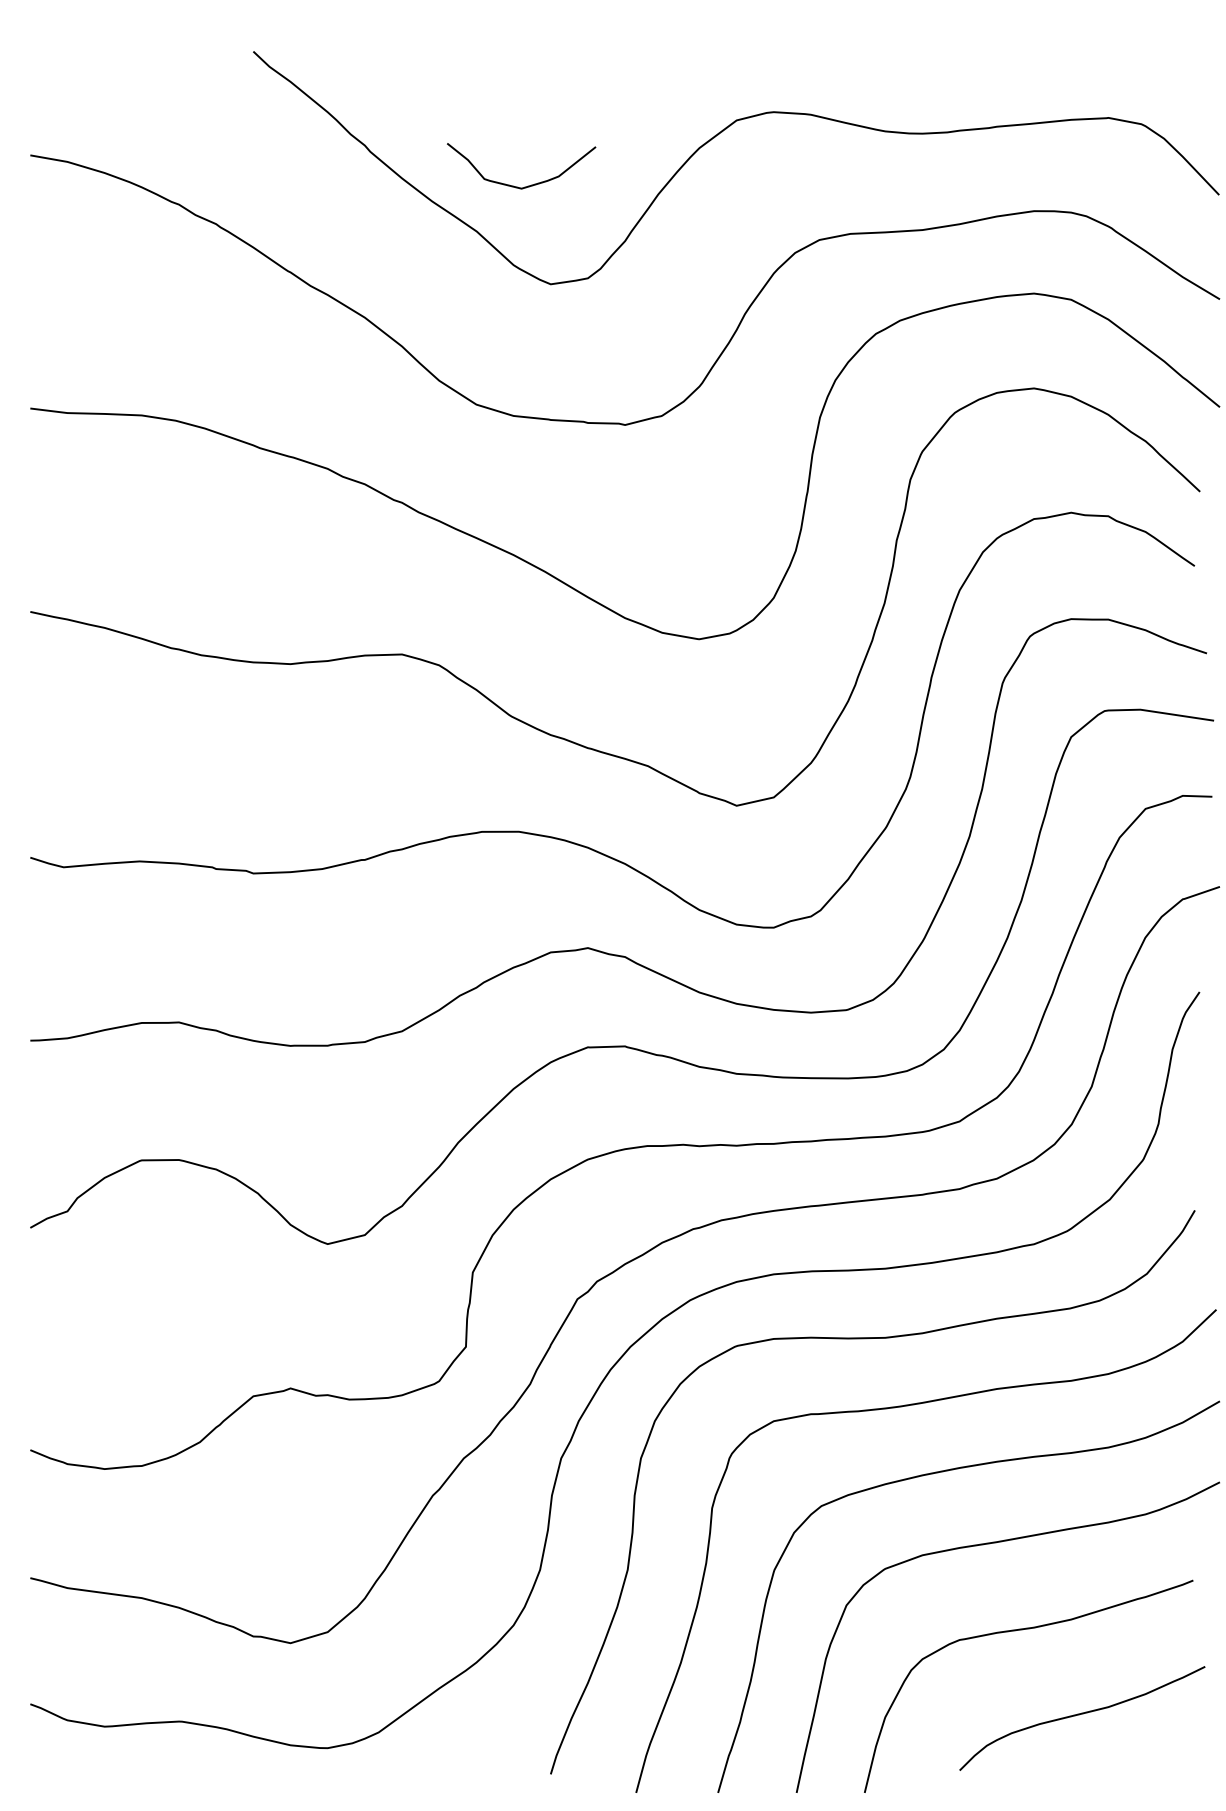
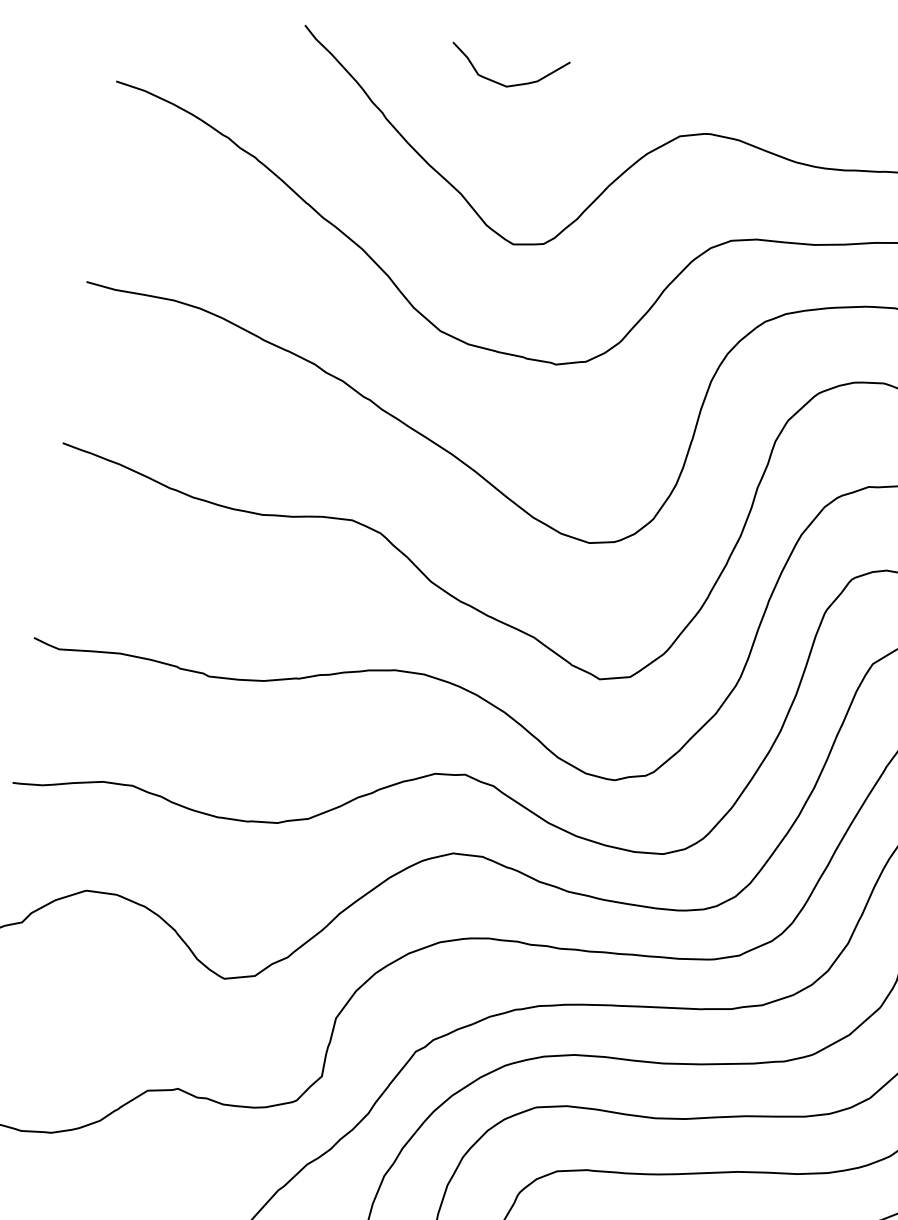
curve: (524, 186) -> (509, 85), moved

